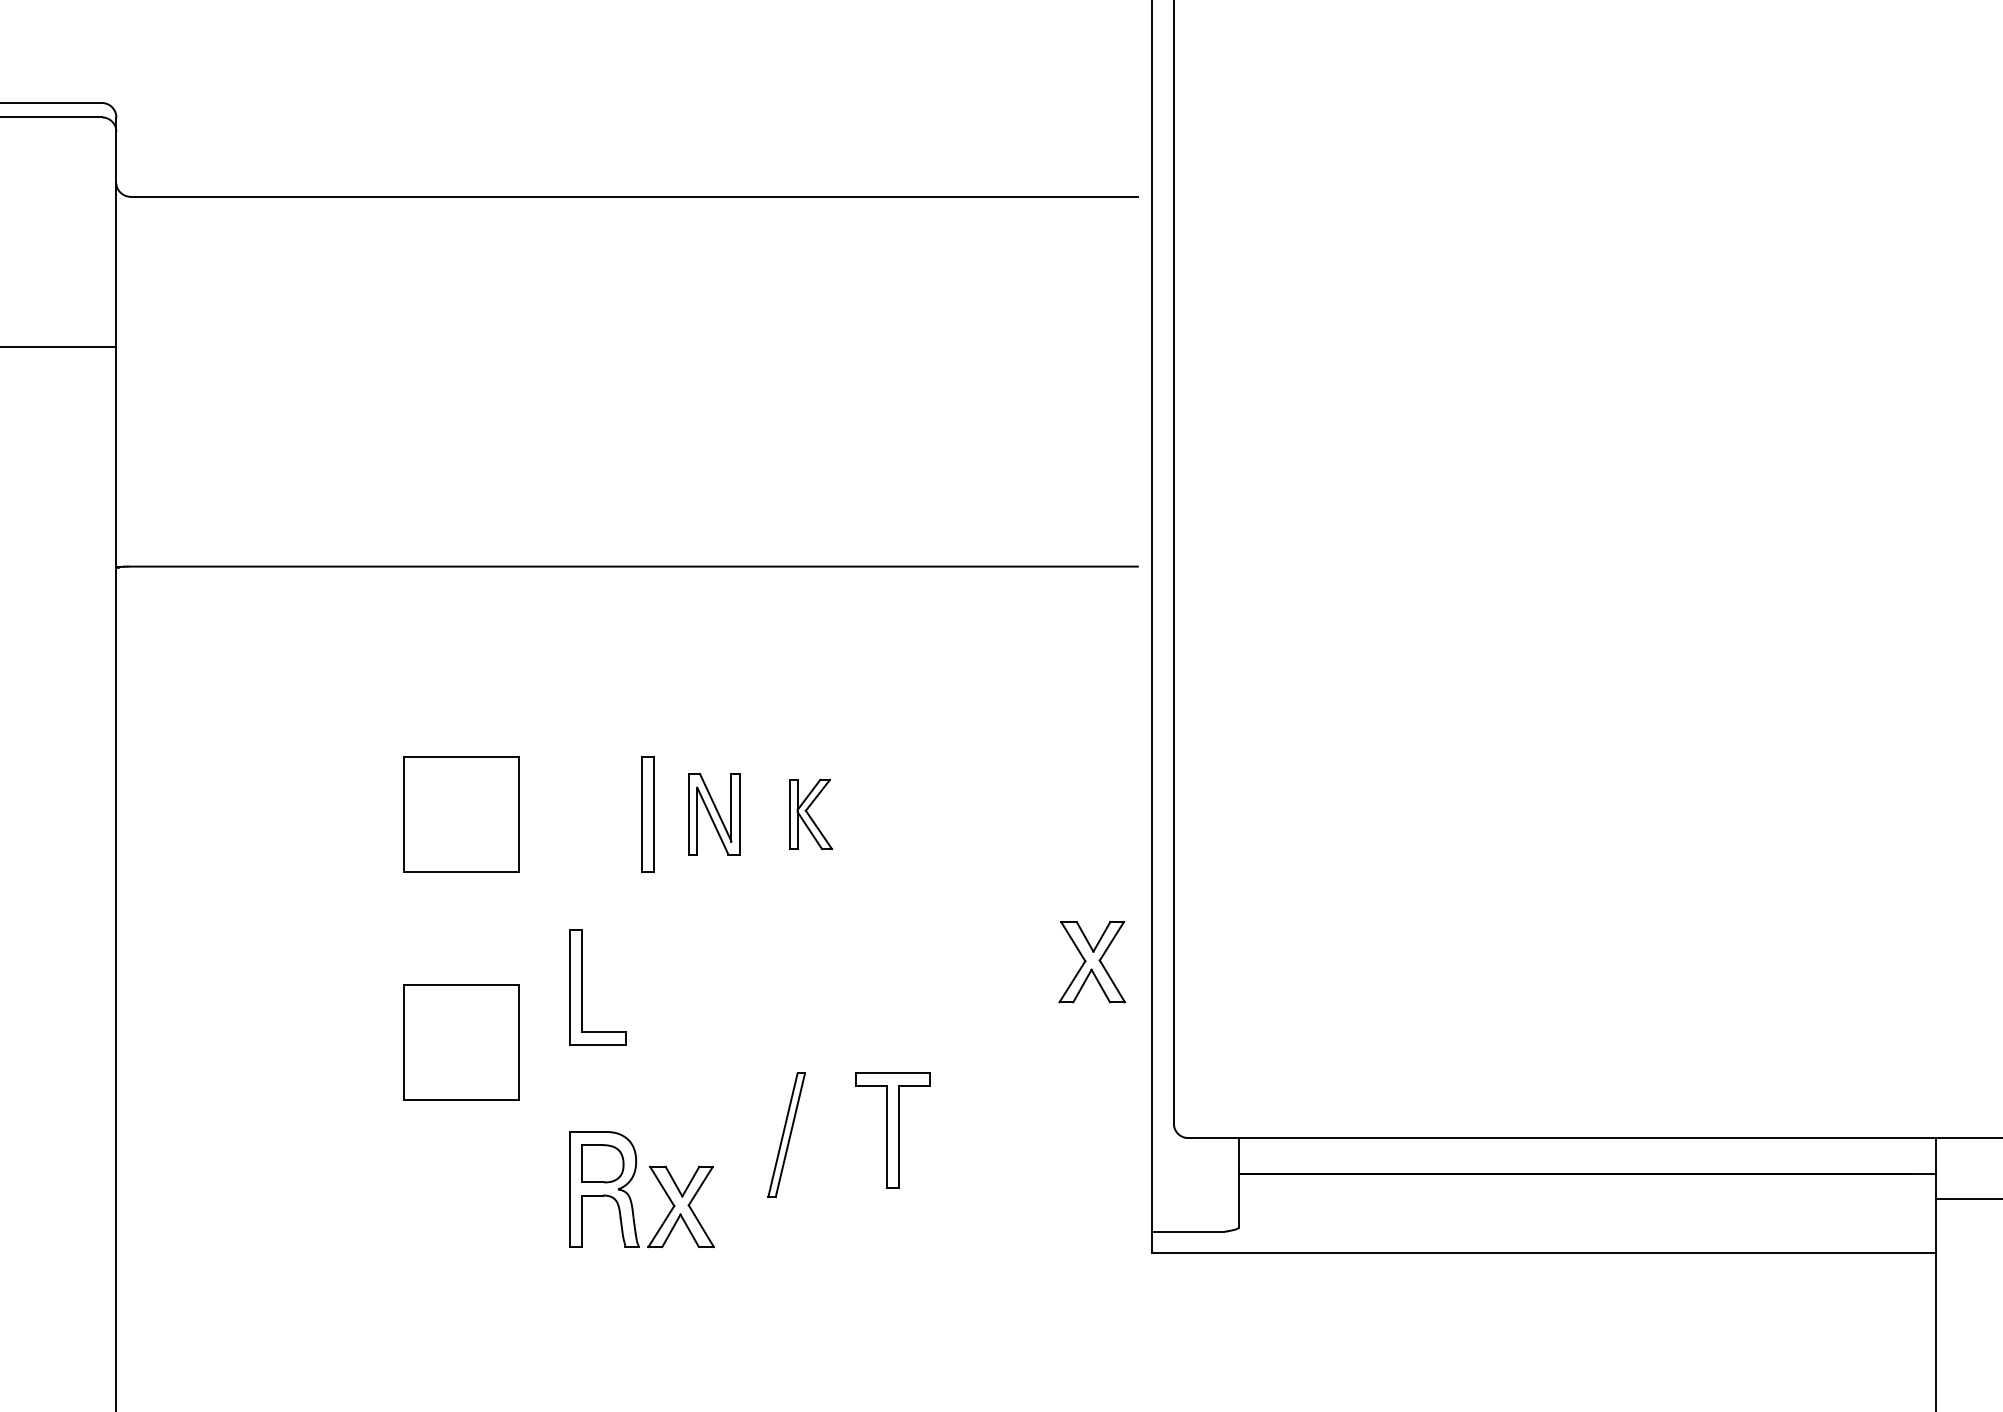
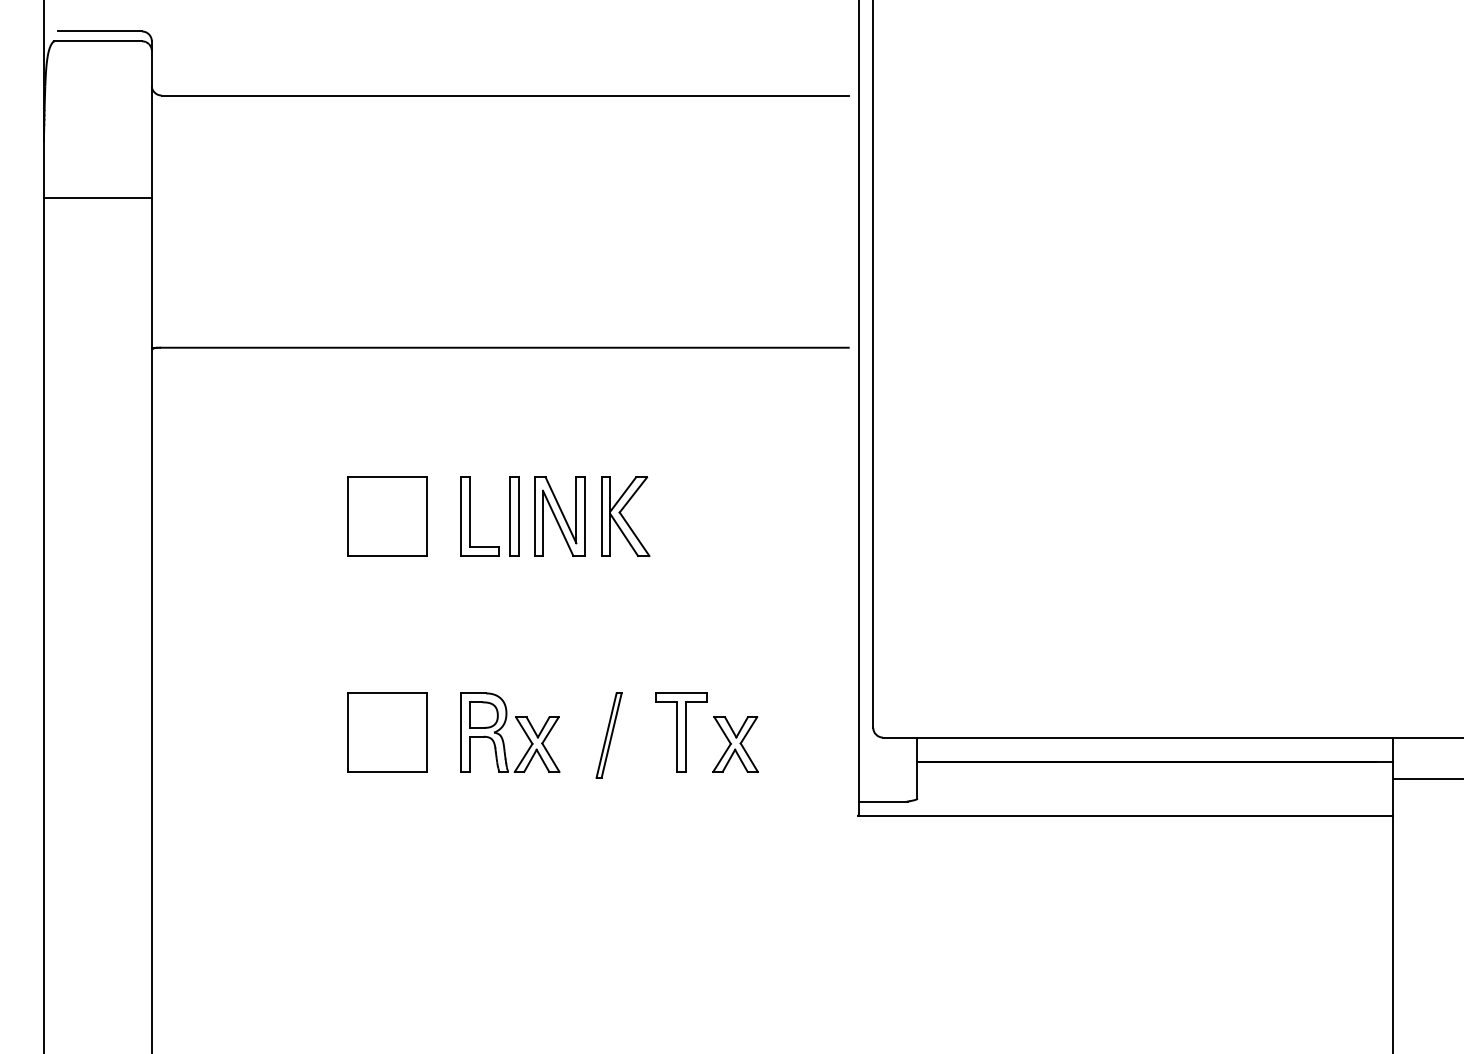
part: (713, 813) -> (559, 516), size x1.43
part: (810, 813) -> (625, 516), size x1.67
part: (1092, 962) -> (735, 744), moved
part: (583, 986) -> (470, 516), moved
part: (461, 1042) -> (387, 732), moved
part: (630, 1183) -> (502, 728), moved

